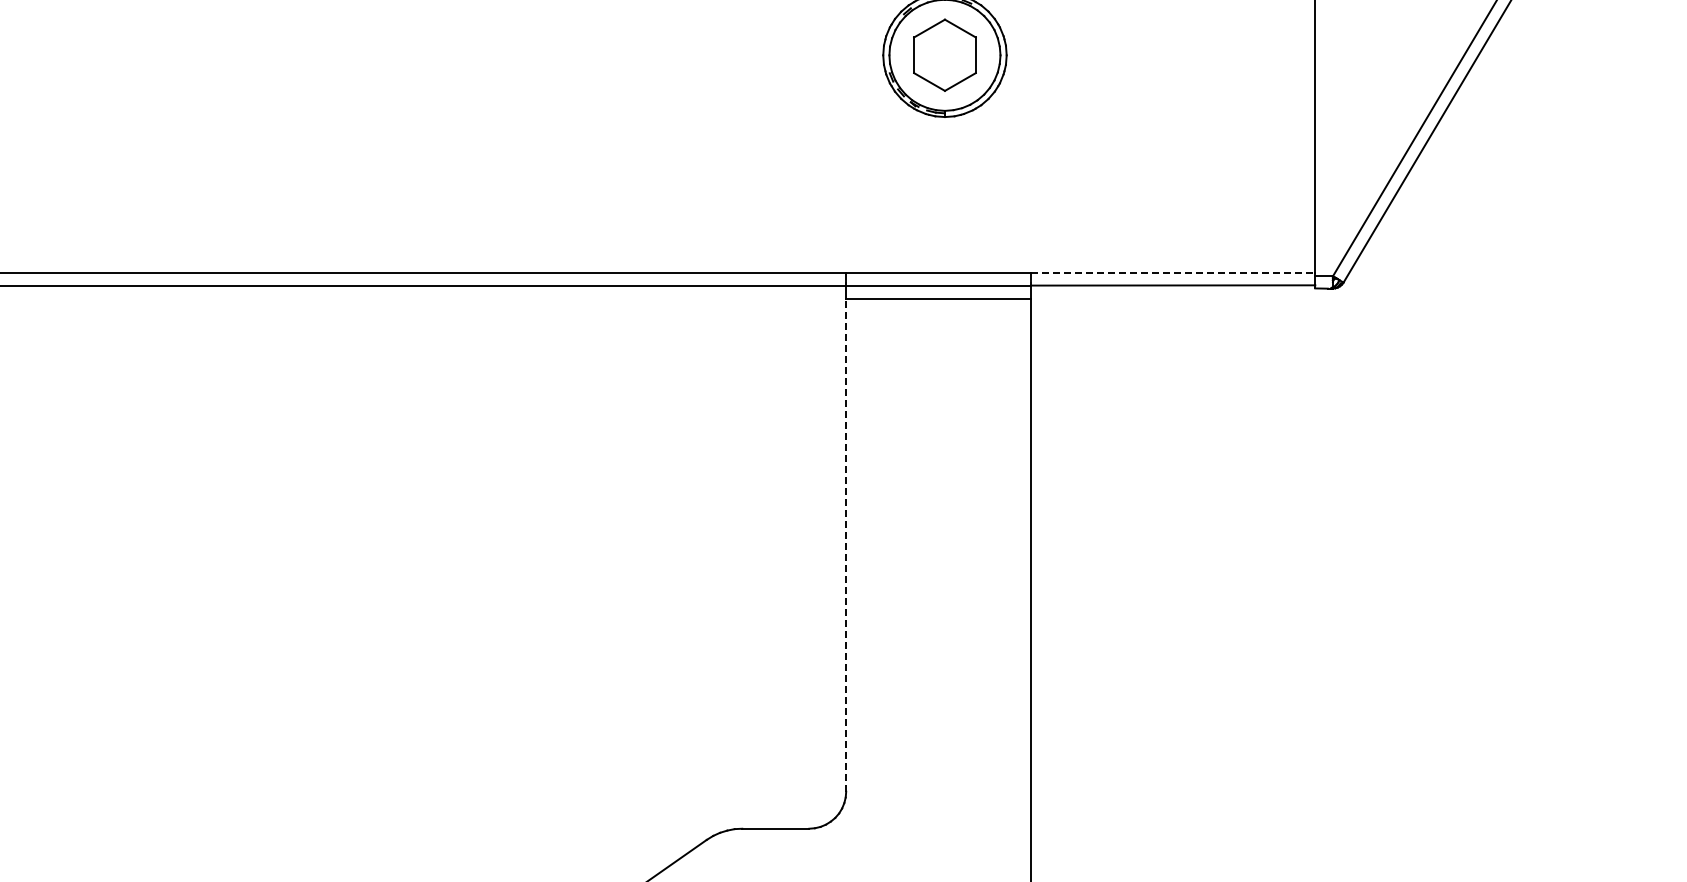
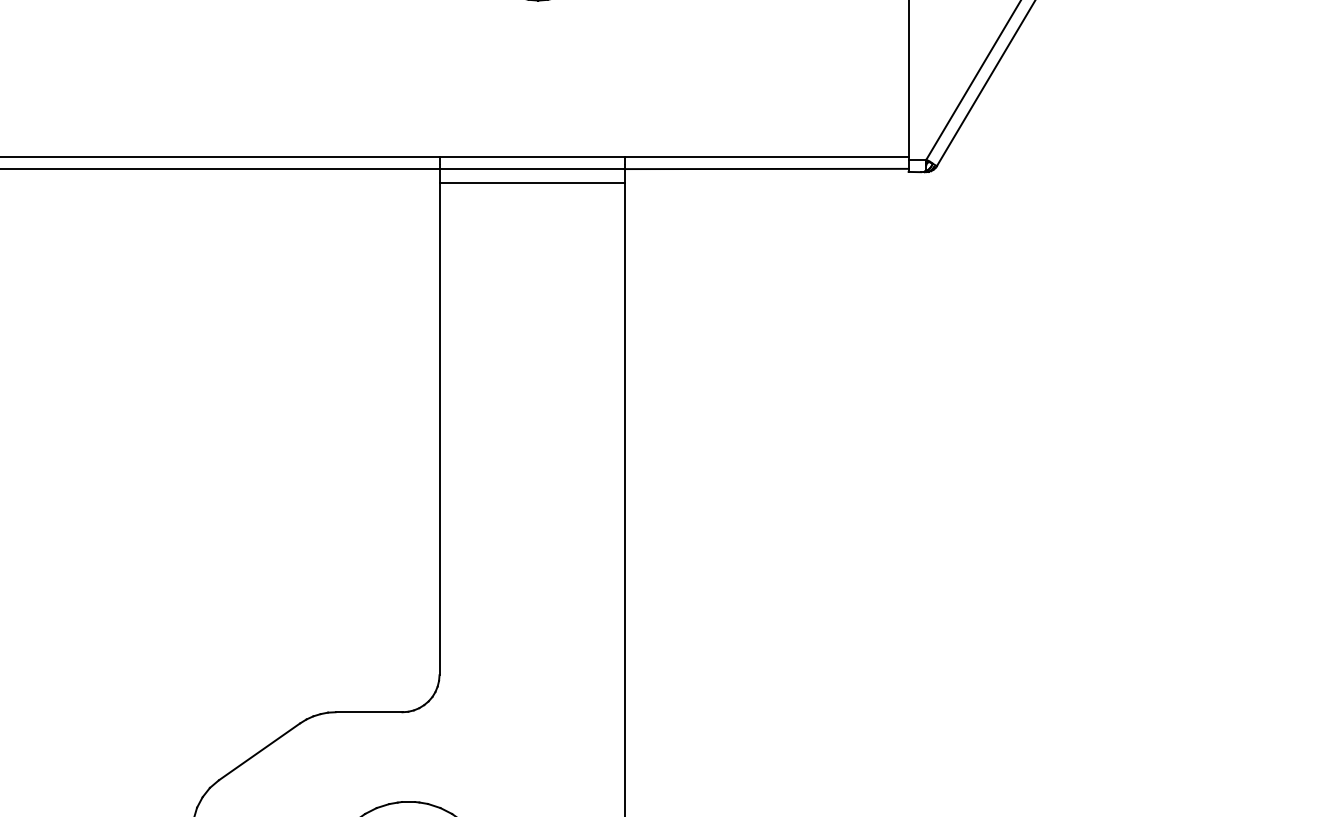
line: (1173, 273) -> (766, 157), dashed -> solid
line: (846, 544) -> (439, 428), dashed -> solid

